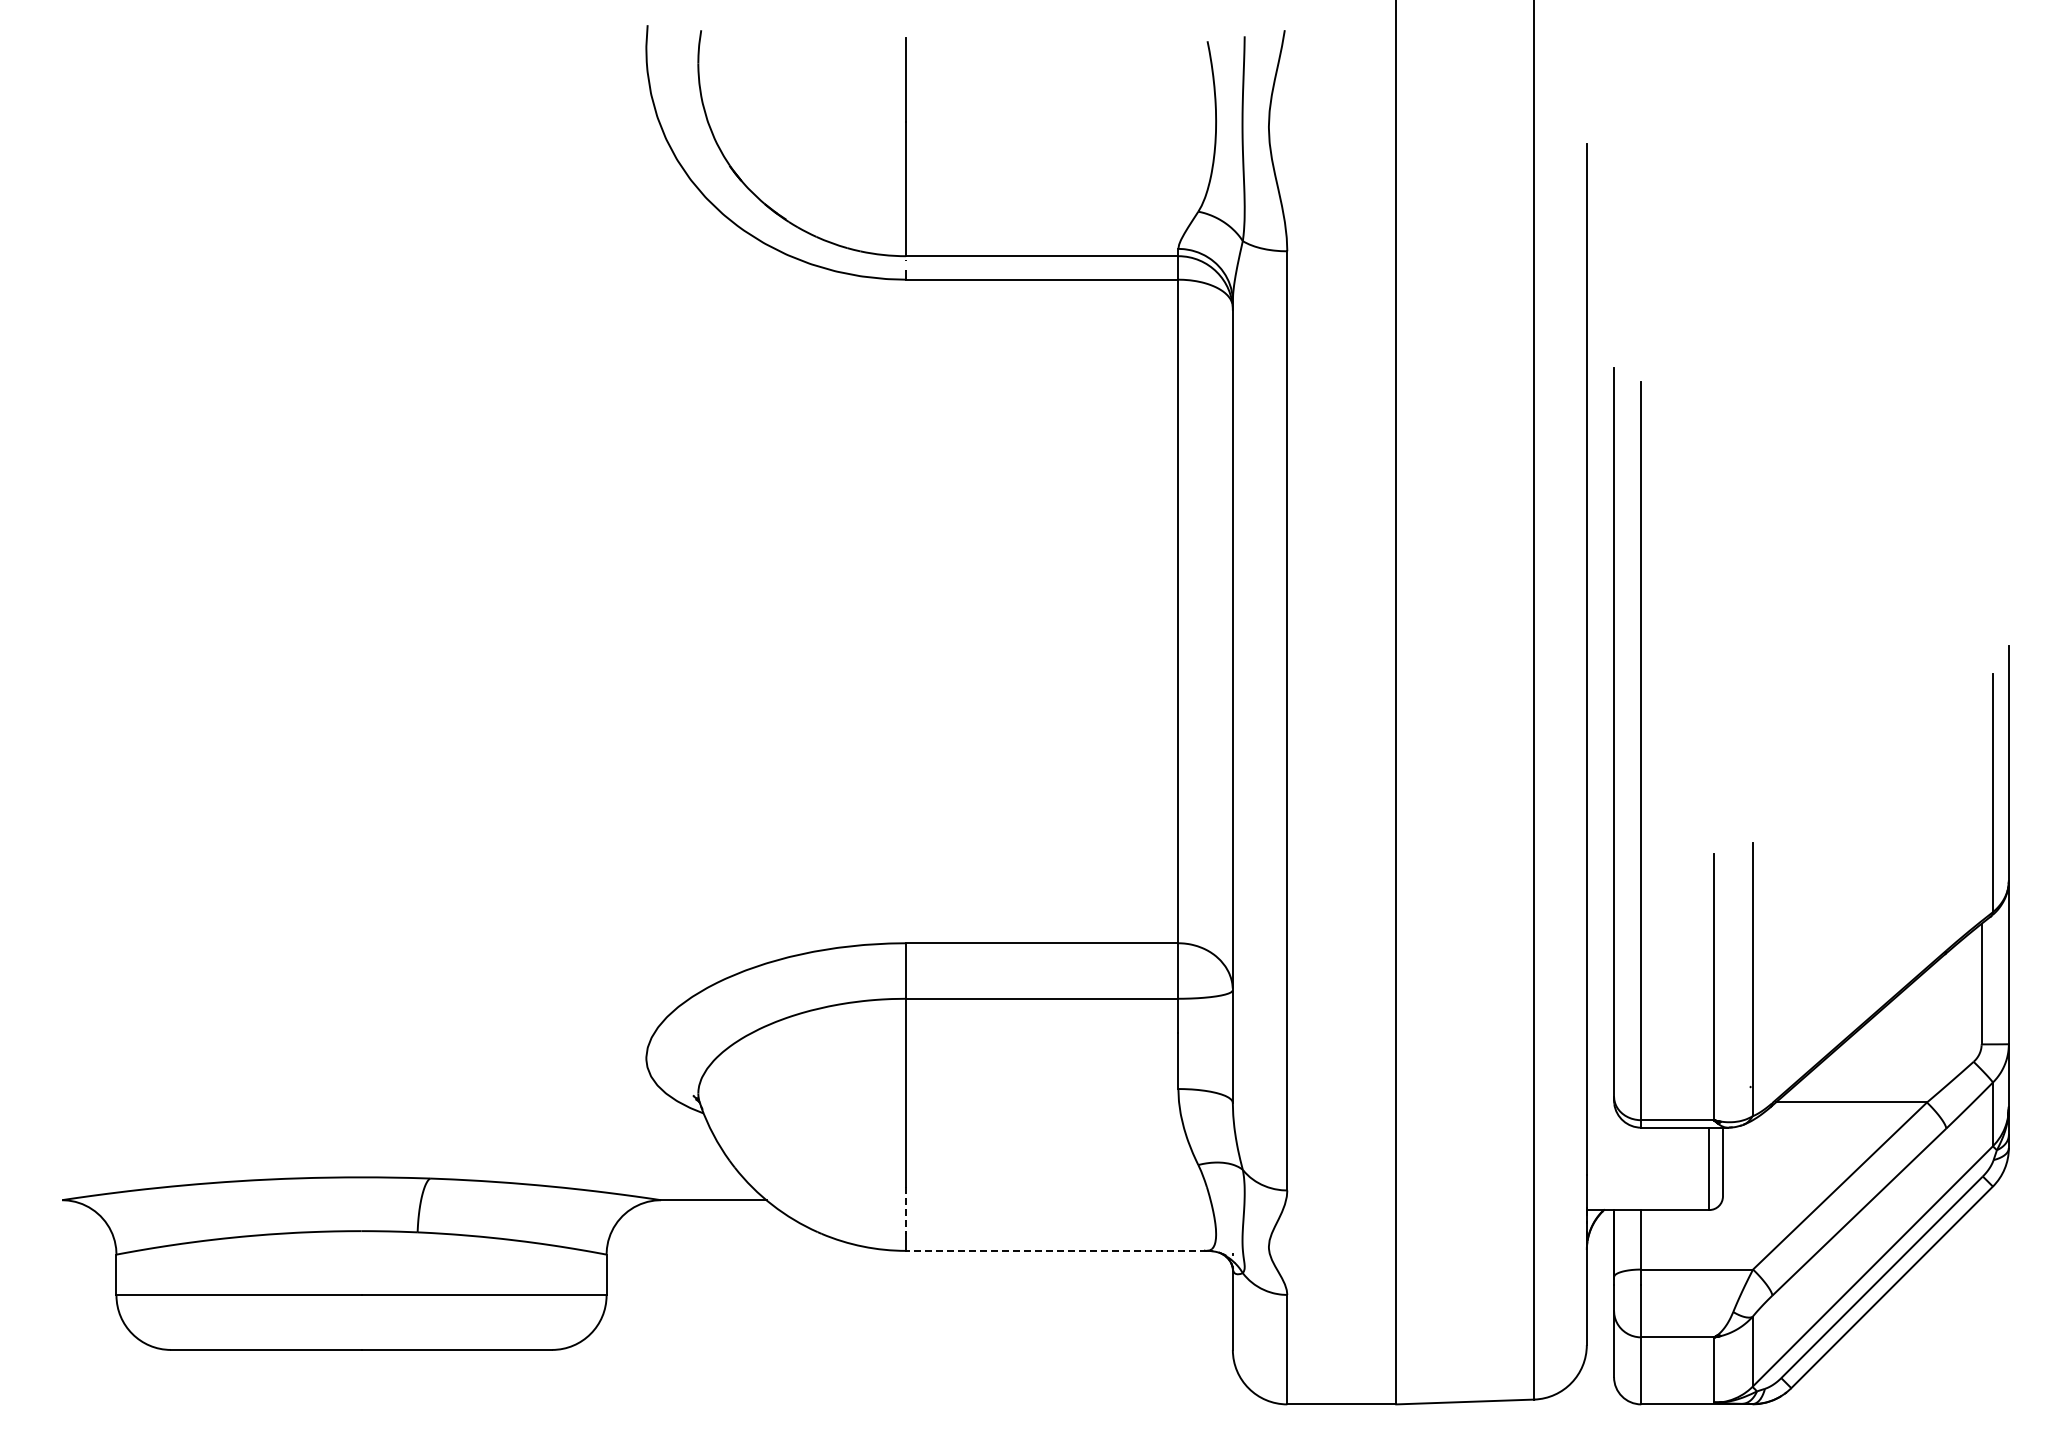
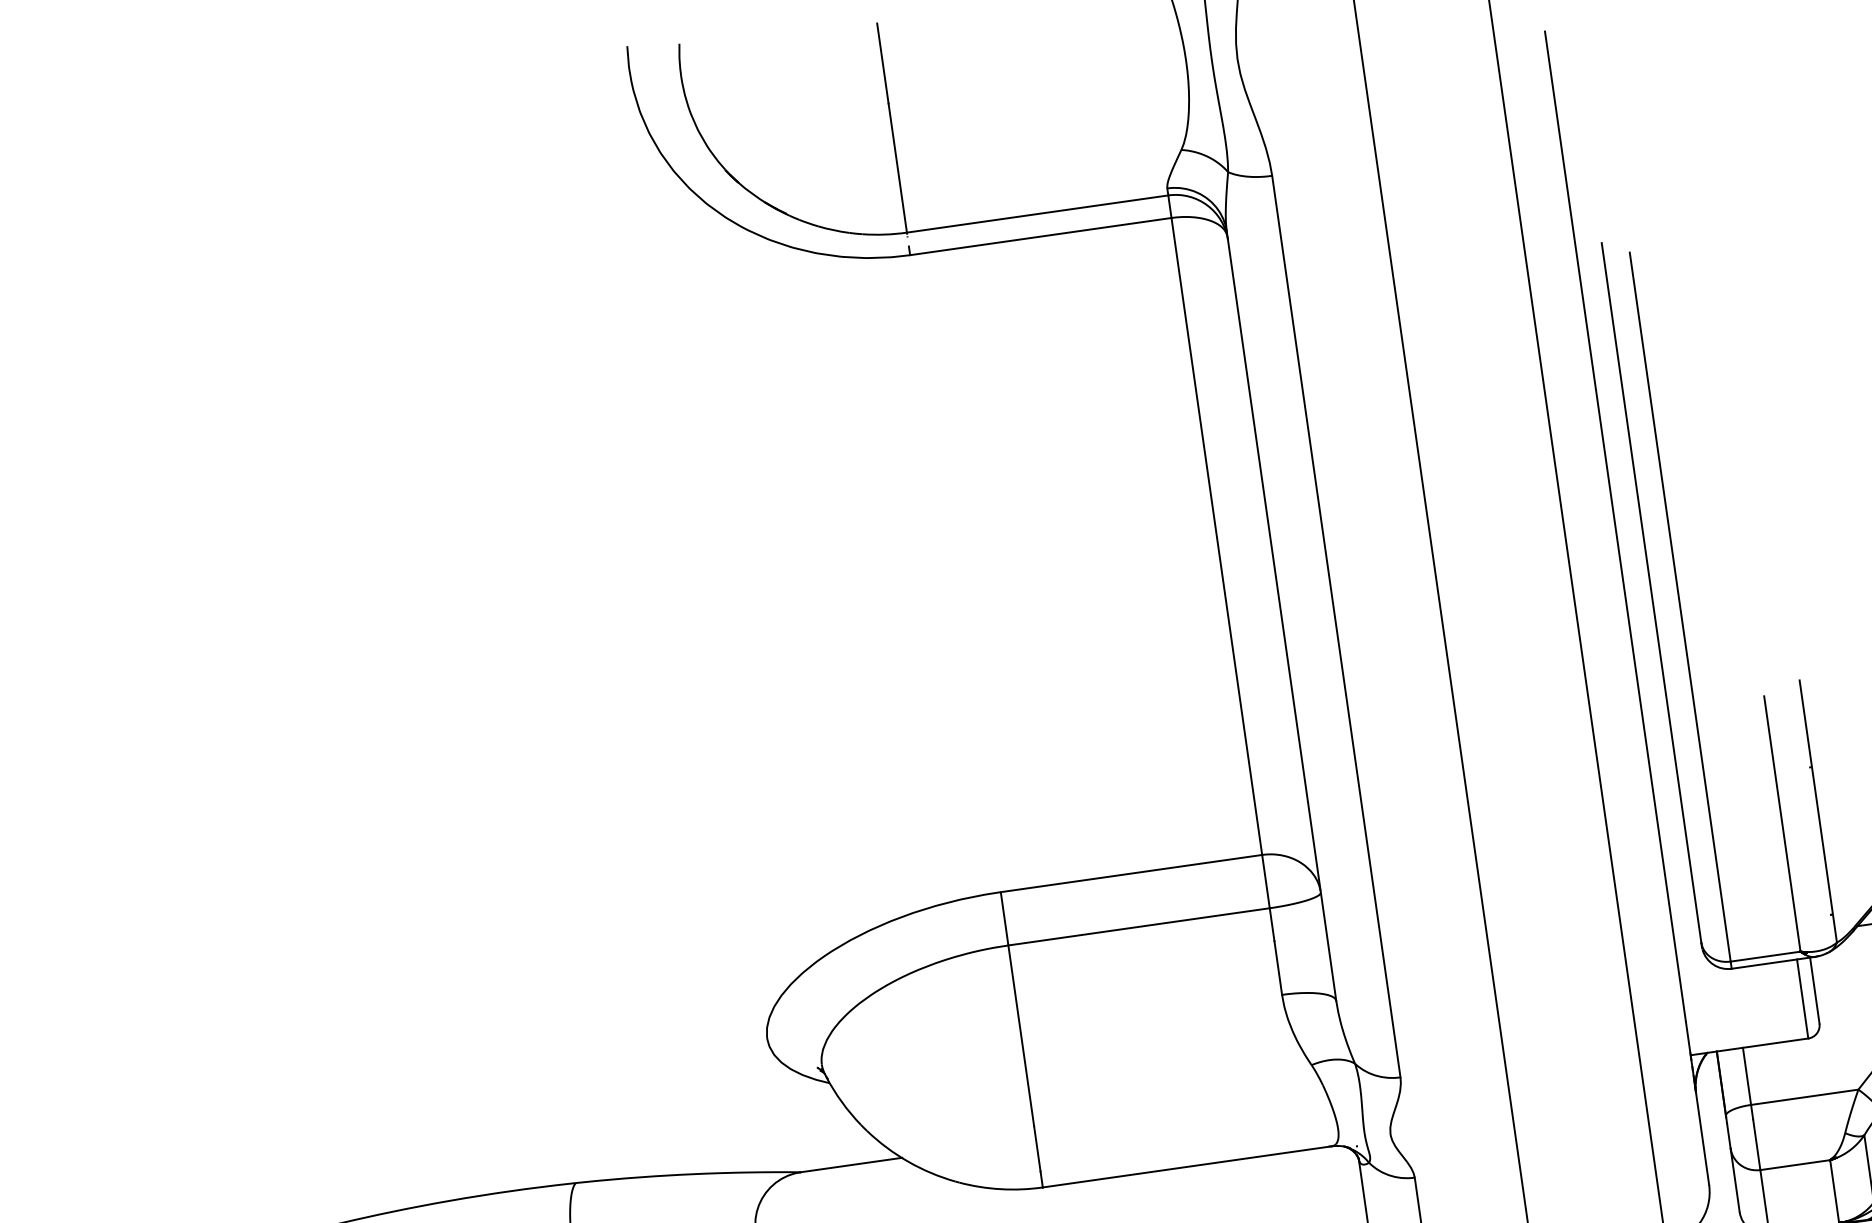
line: (906, 1210) -> (1037, 1148), dashed -> solid
line: (1056, 1250) -> (1187, 1166), dashed -> solid

